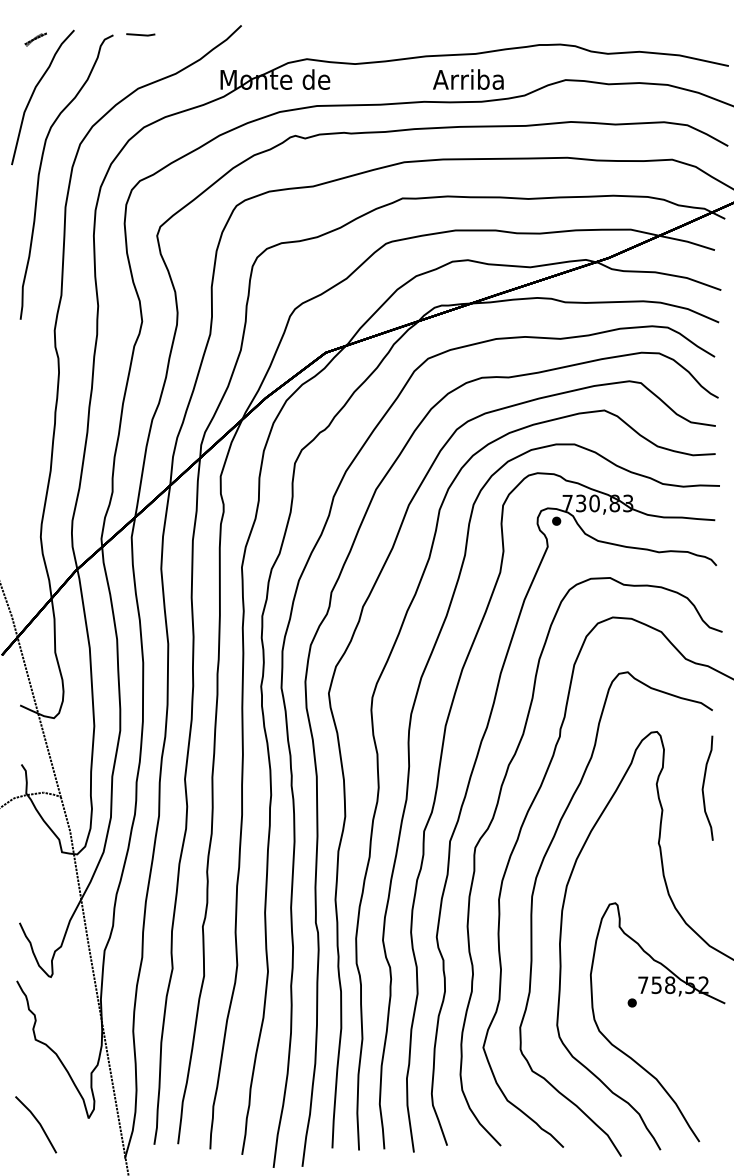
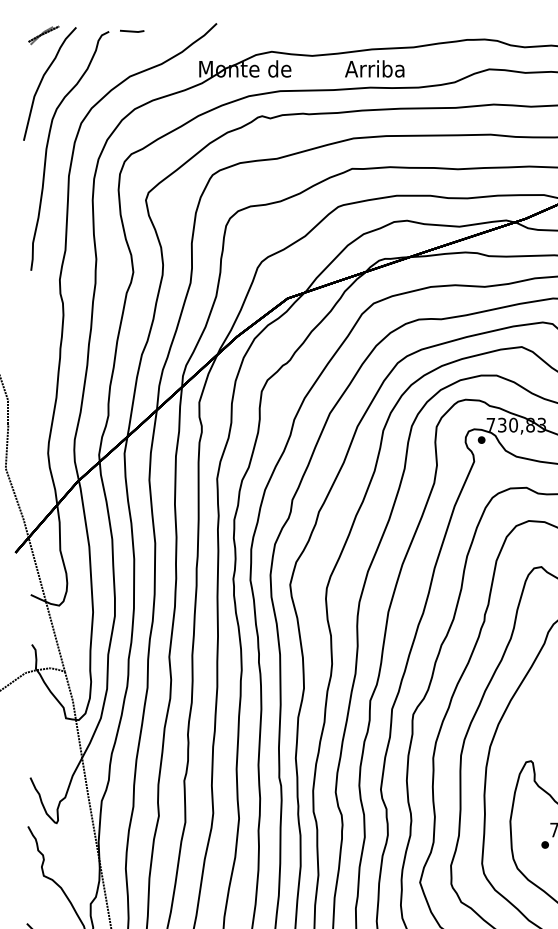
part: (35, 39) -> (43, 35), size x1.67
text: (468, 79) -> (374, 68), moved

